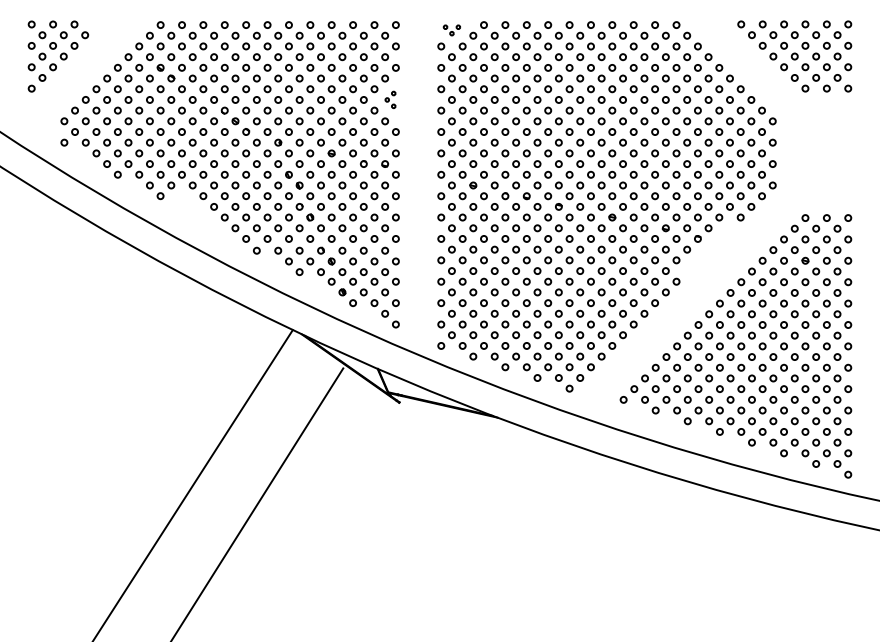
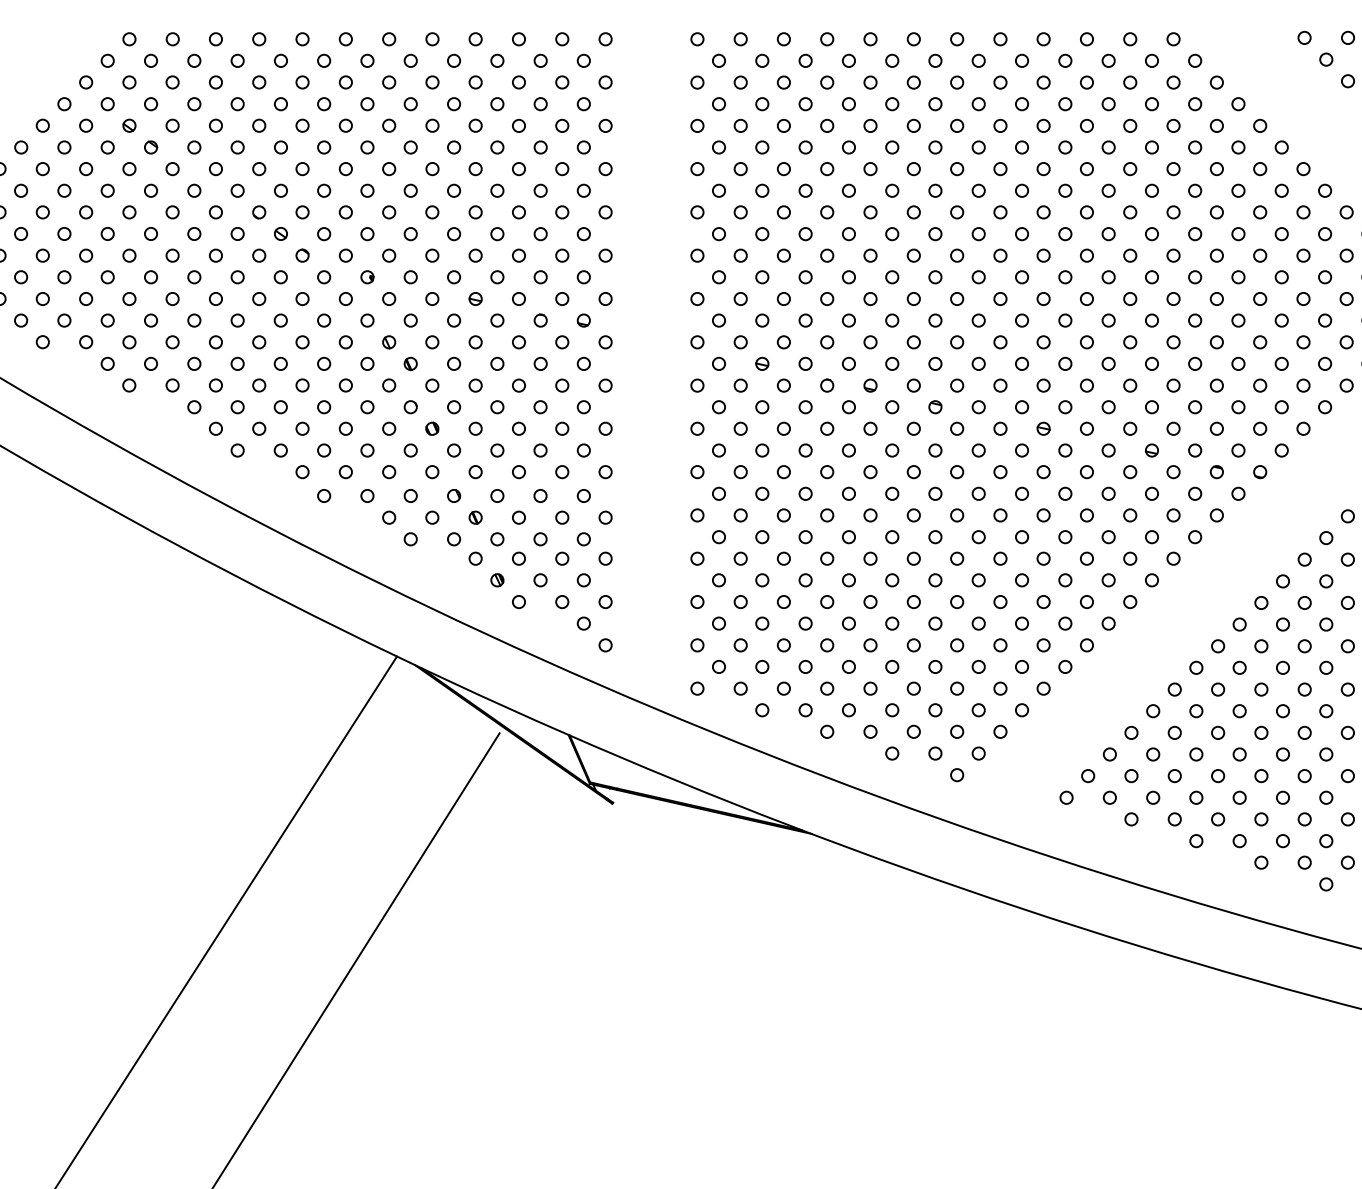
part: (451, 30) -> (718, 50), size x1.67
part: (390, 99) -> (594, 189), size x1.67
part: (197, 212) -> (204, 418), added
part: (708, 249) -> (1238, 493), added

